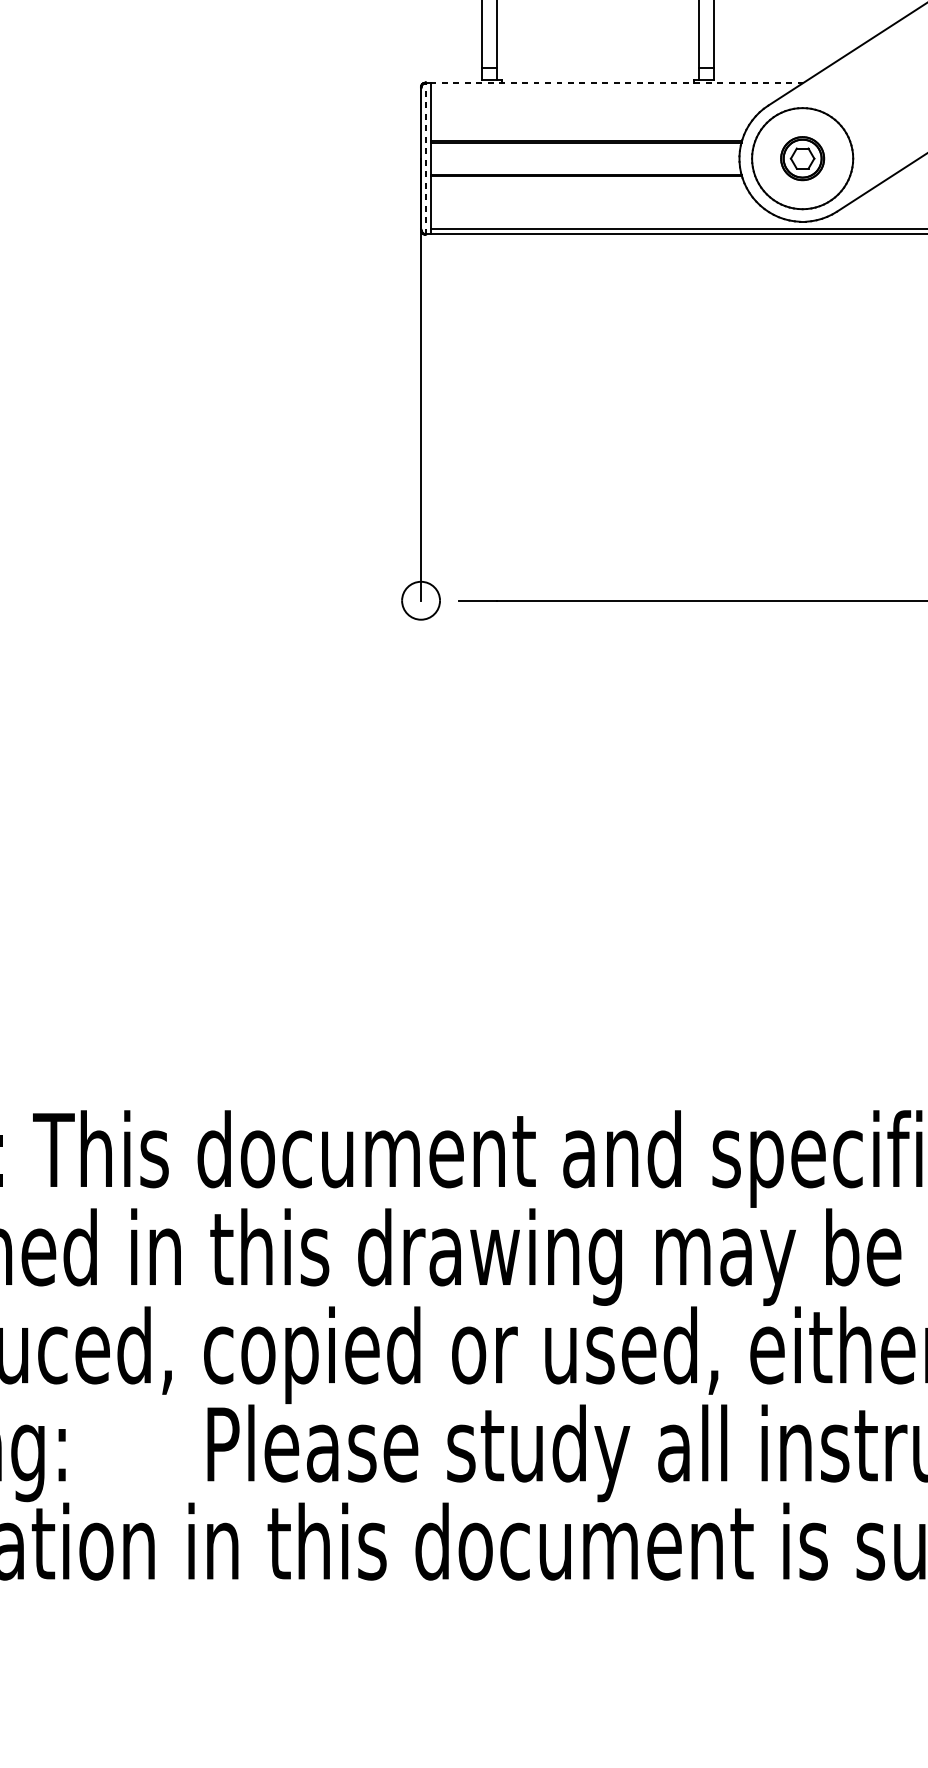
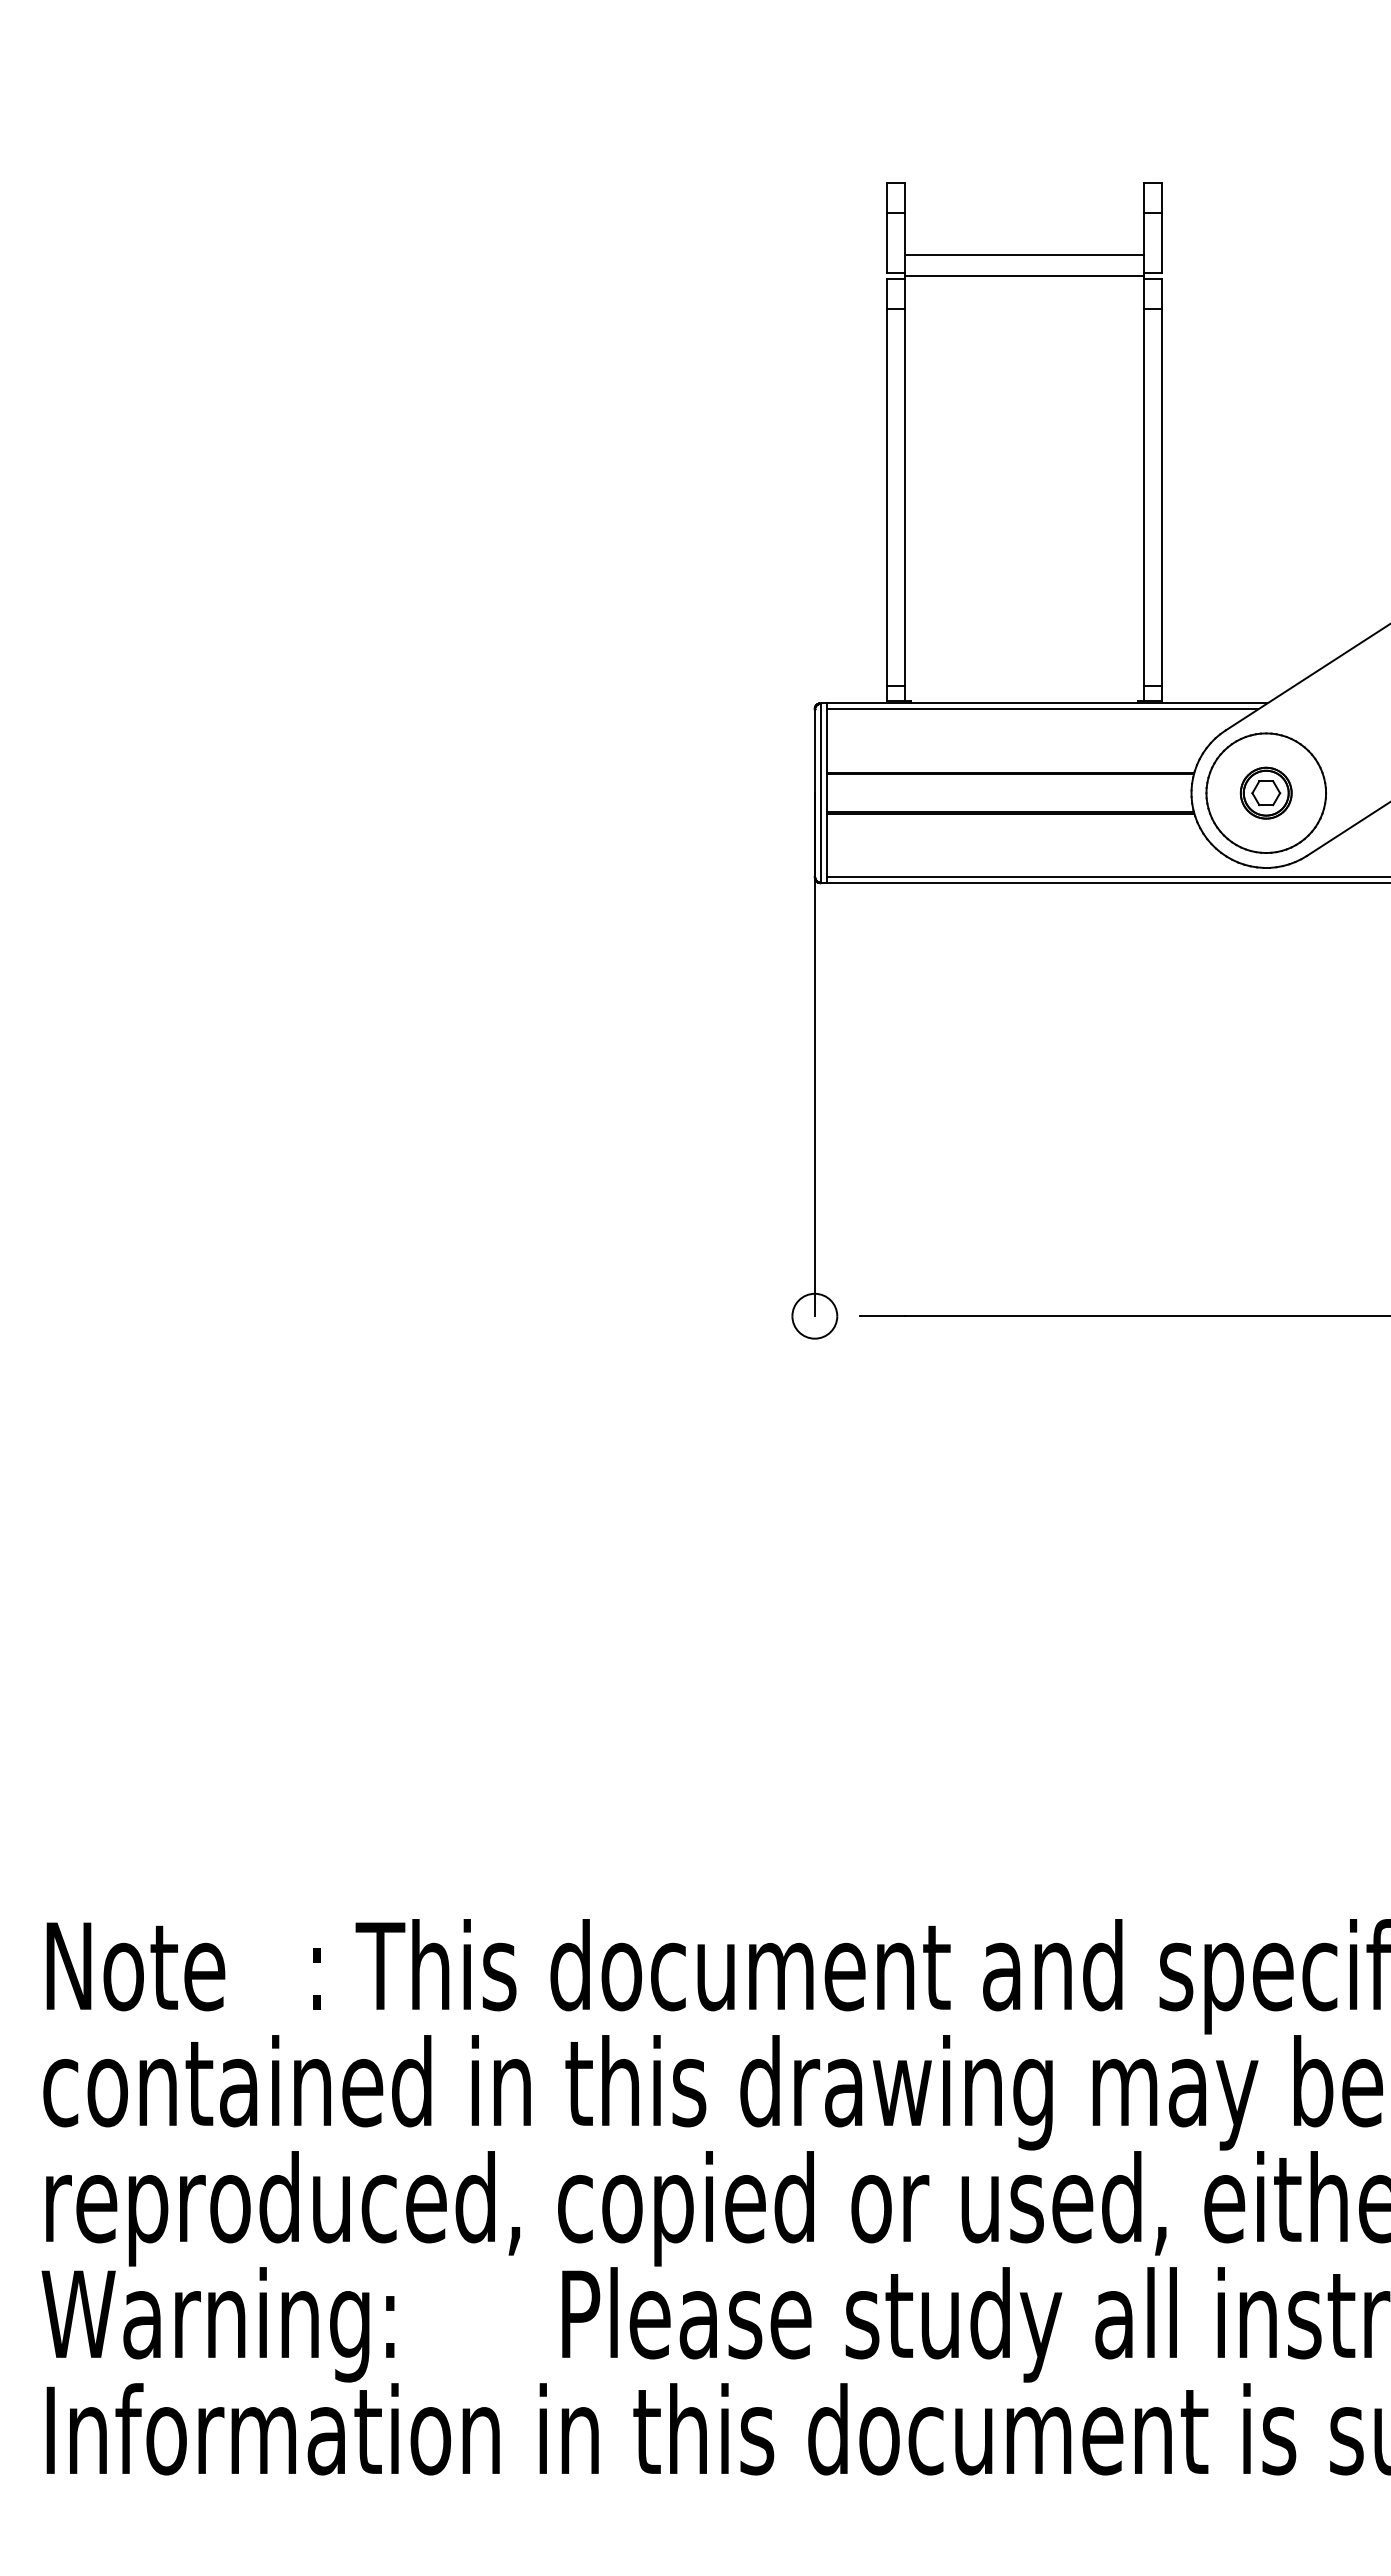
line: (616, 82) -> (1046, 703), dashed -> solid
line: (613, 87) -> (1042, 709), added
line: (425, 158) -> (820, 793), dashed -> solid

